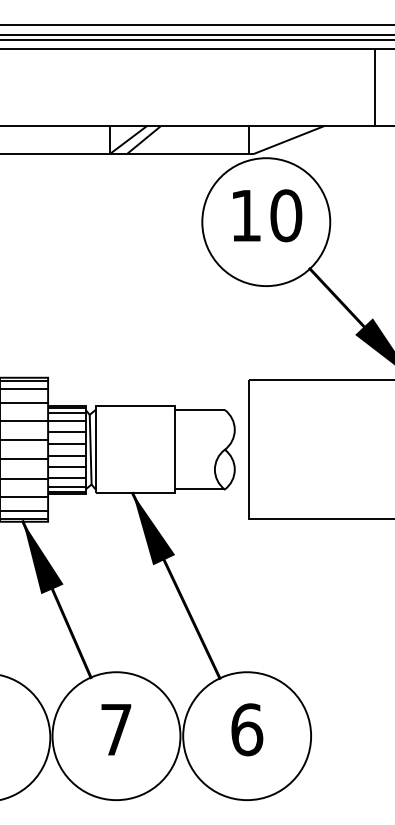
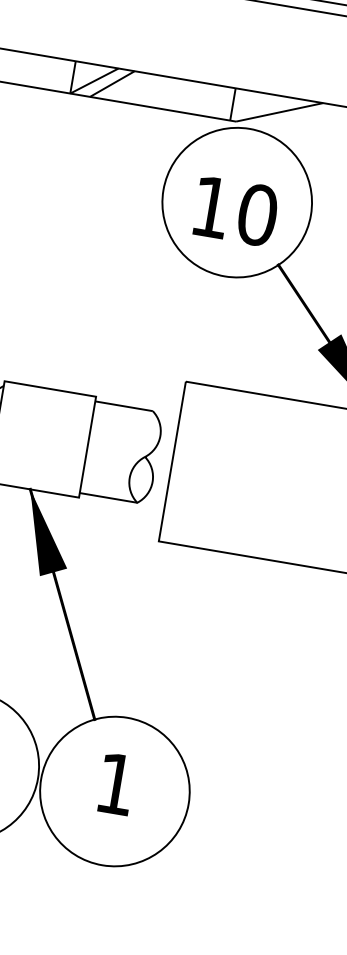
text: (267, 215) -> (236, 211), moved
text: (247, 729) -> (116, 783), 6 -> 1

